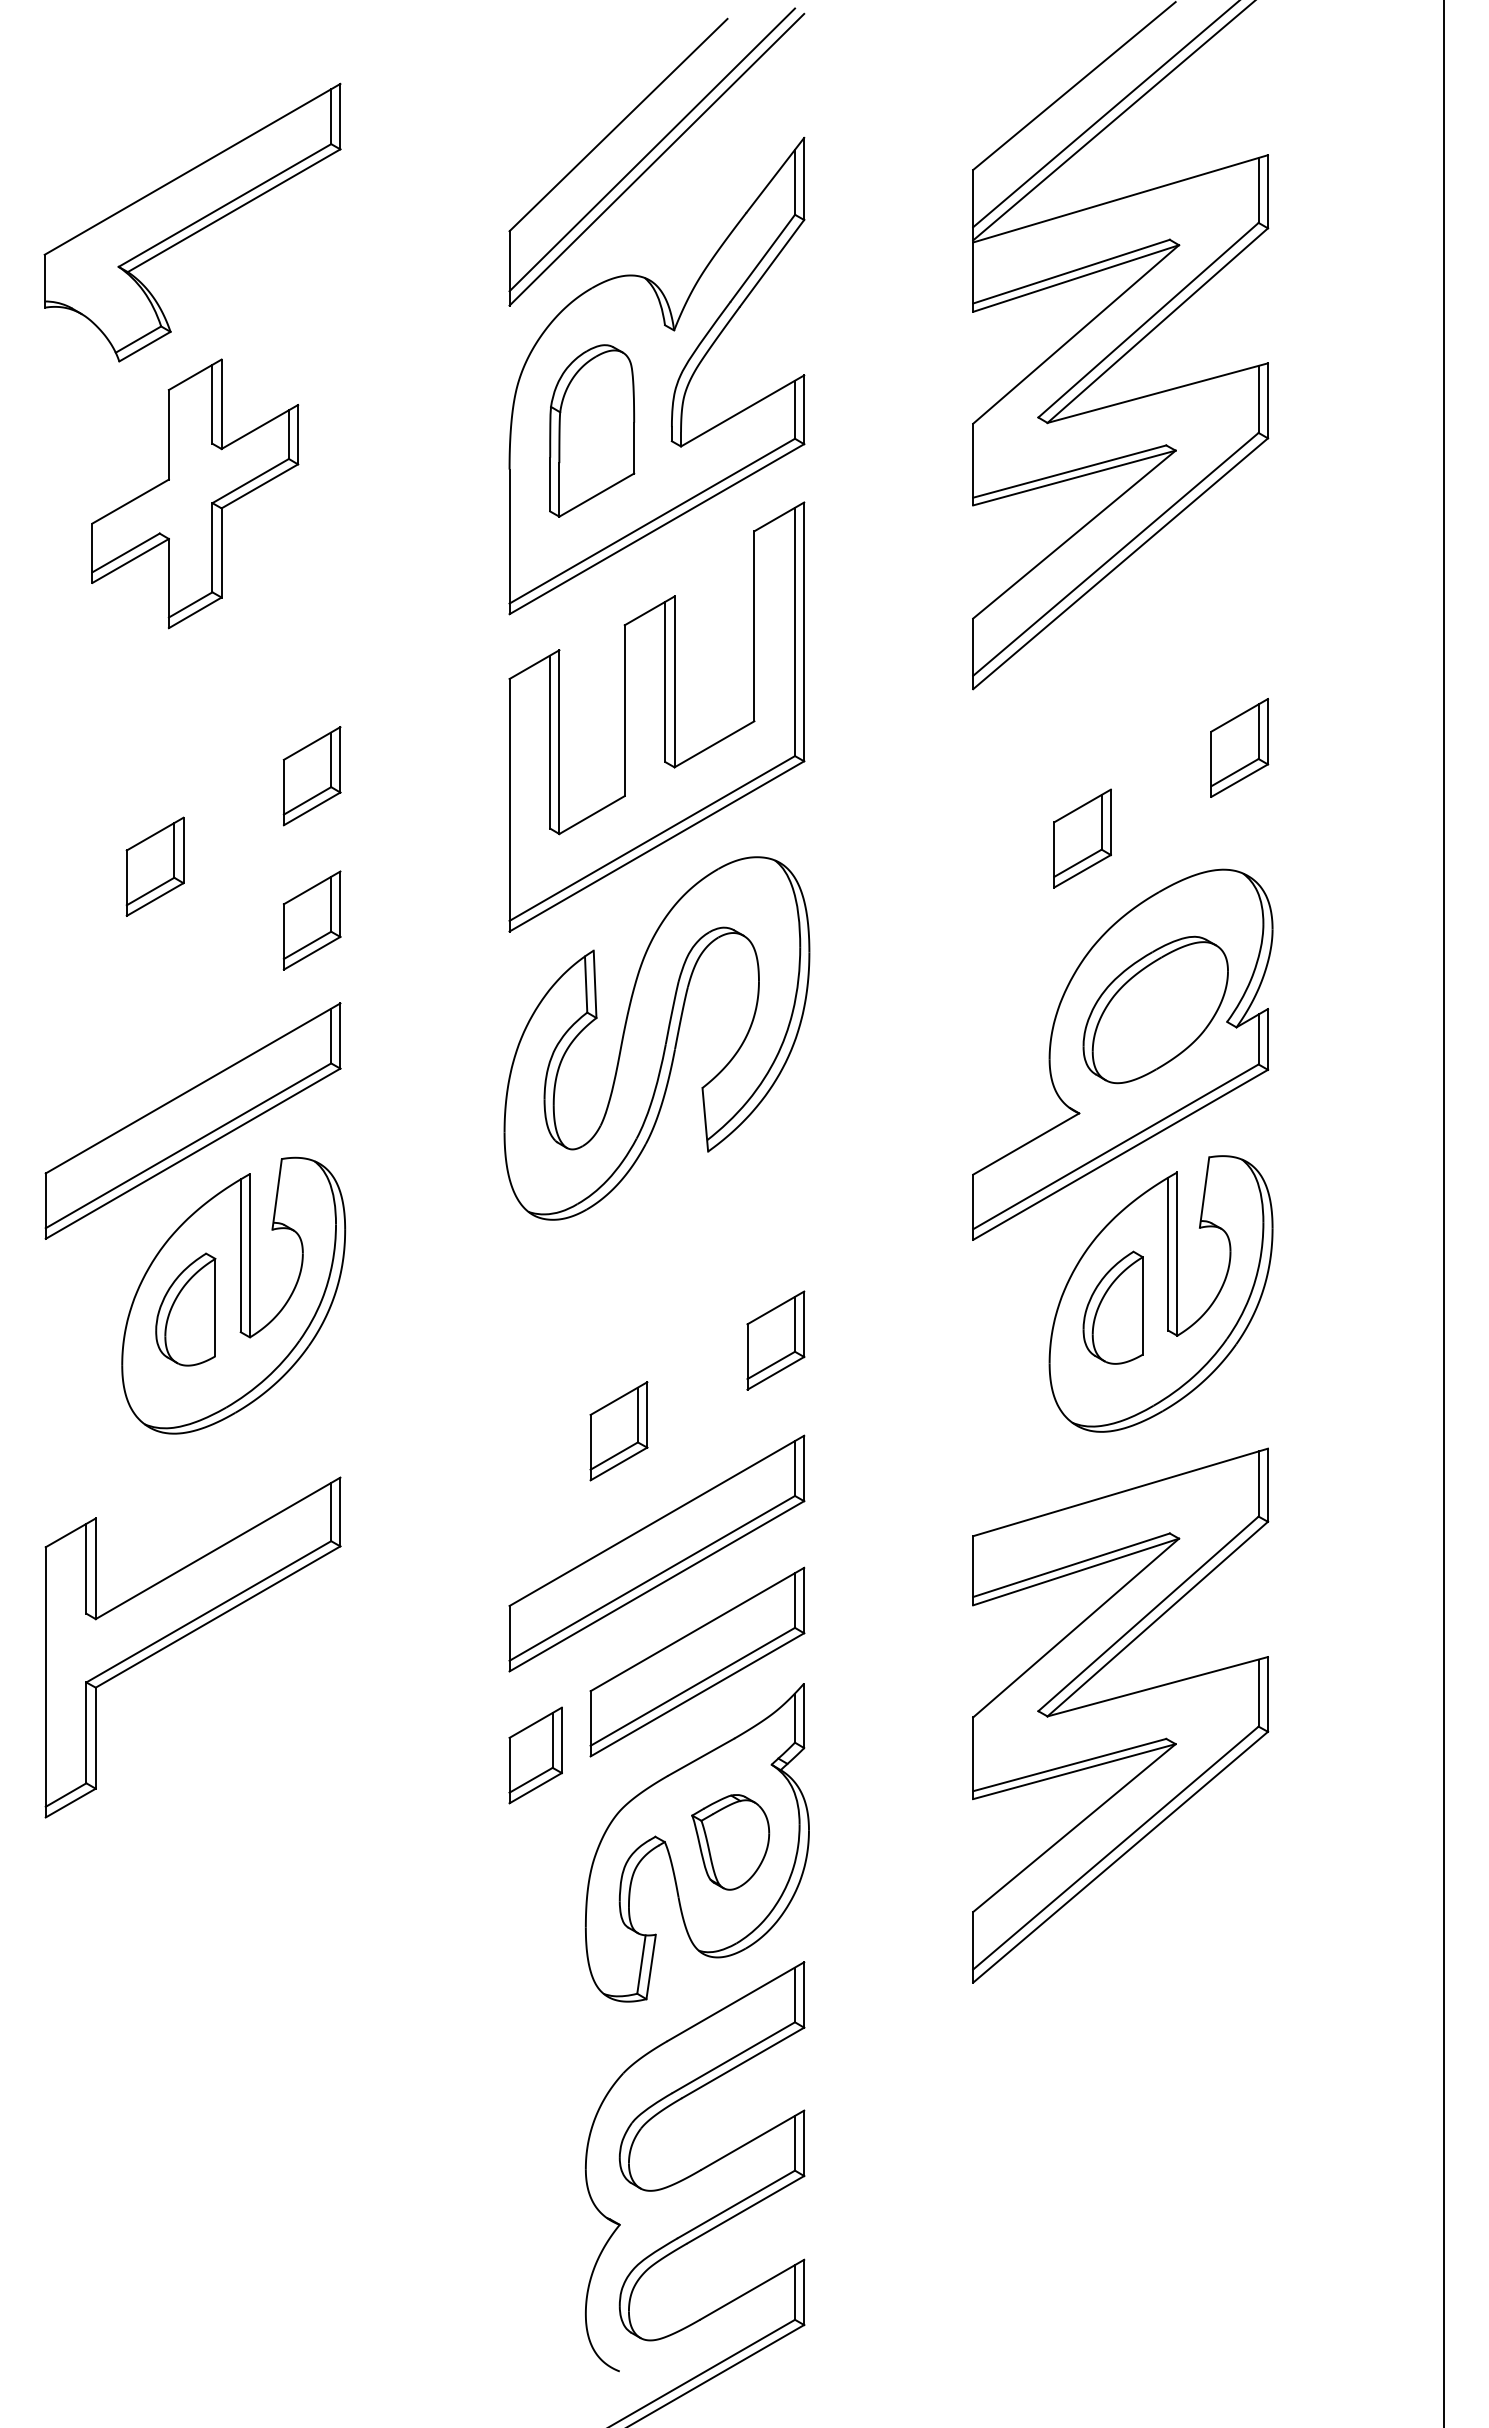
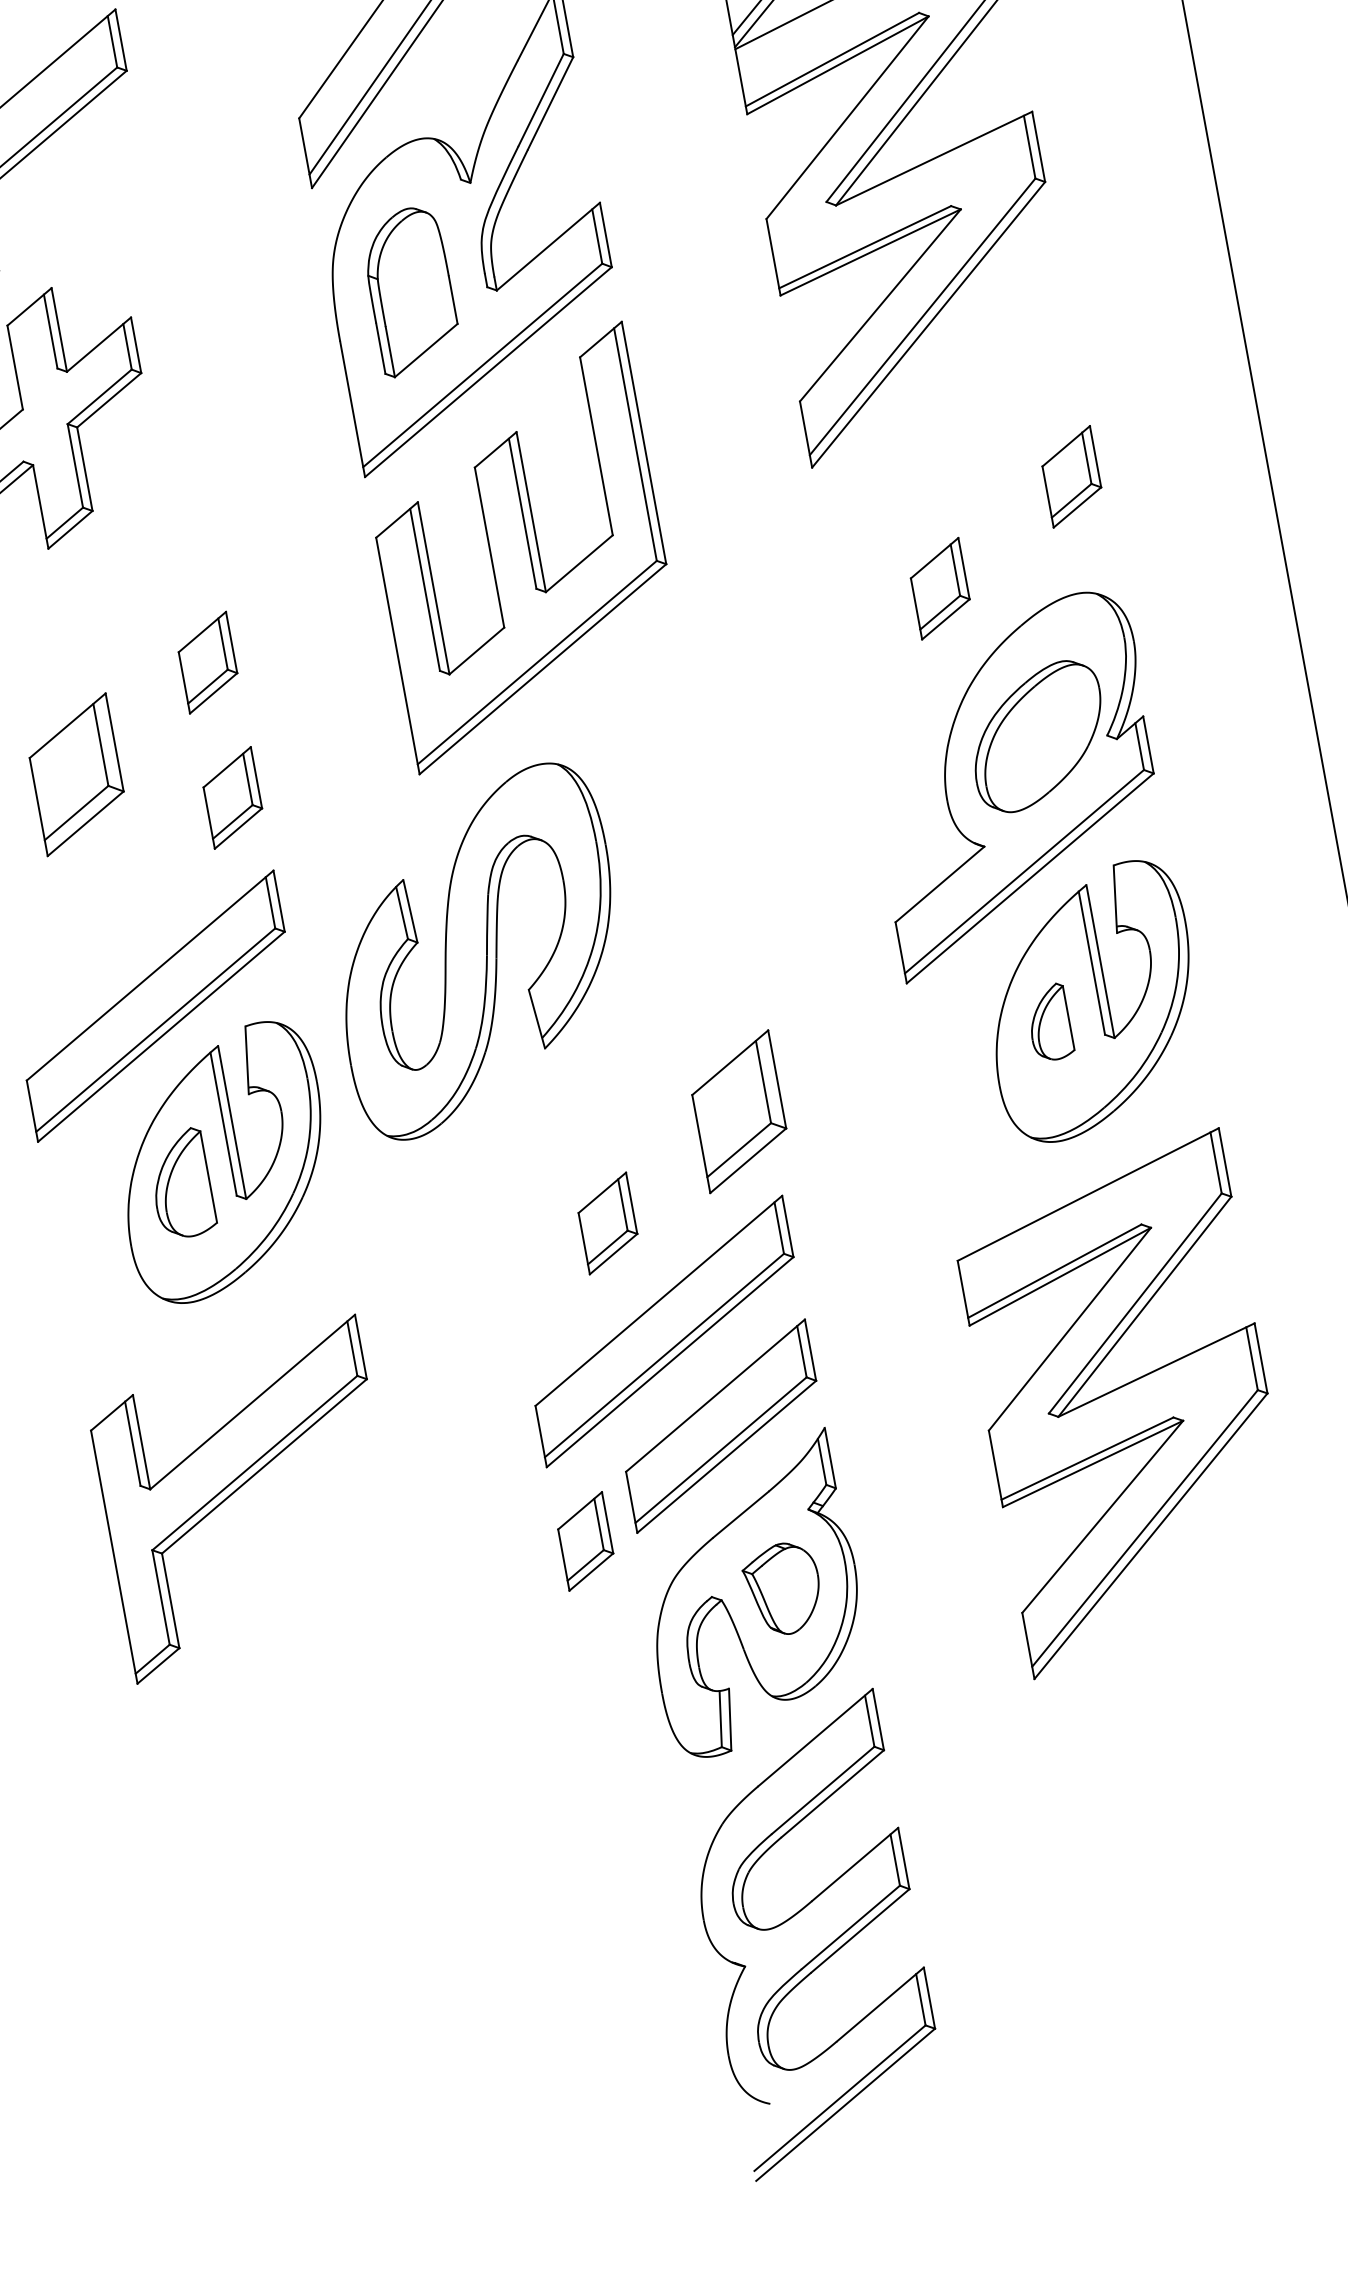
part: (154, 866) -> (75, 774), size x1.6
part: (656, 1038) -> (477, 951), moved
part: (1112, 1307) -> (1048, 1022), size x0.7
part: (775, 1340) -> (738, 1111), size x1.6

